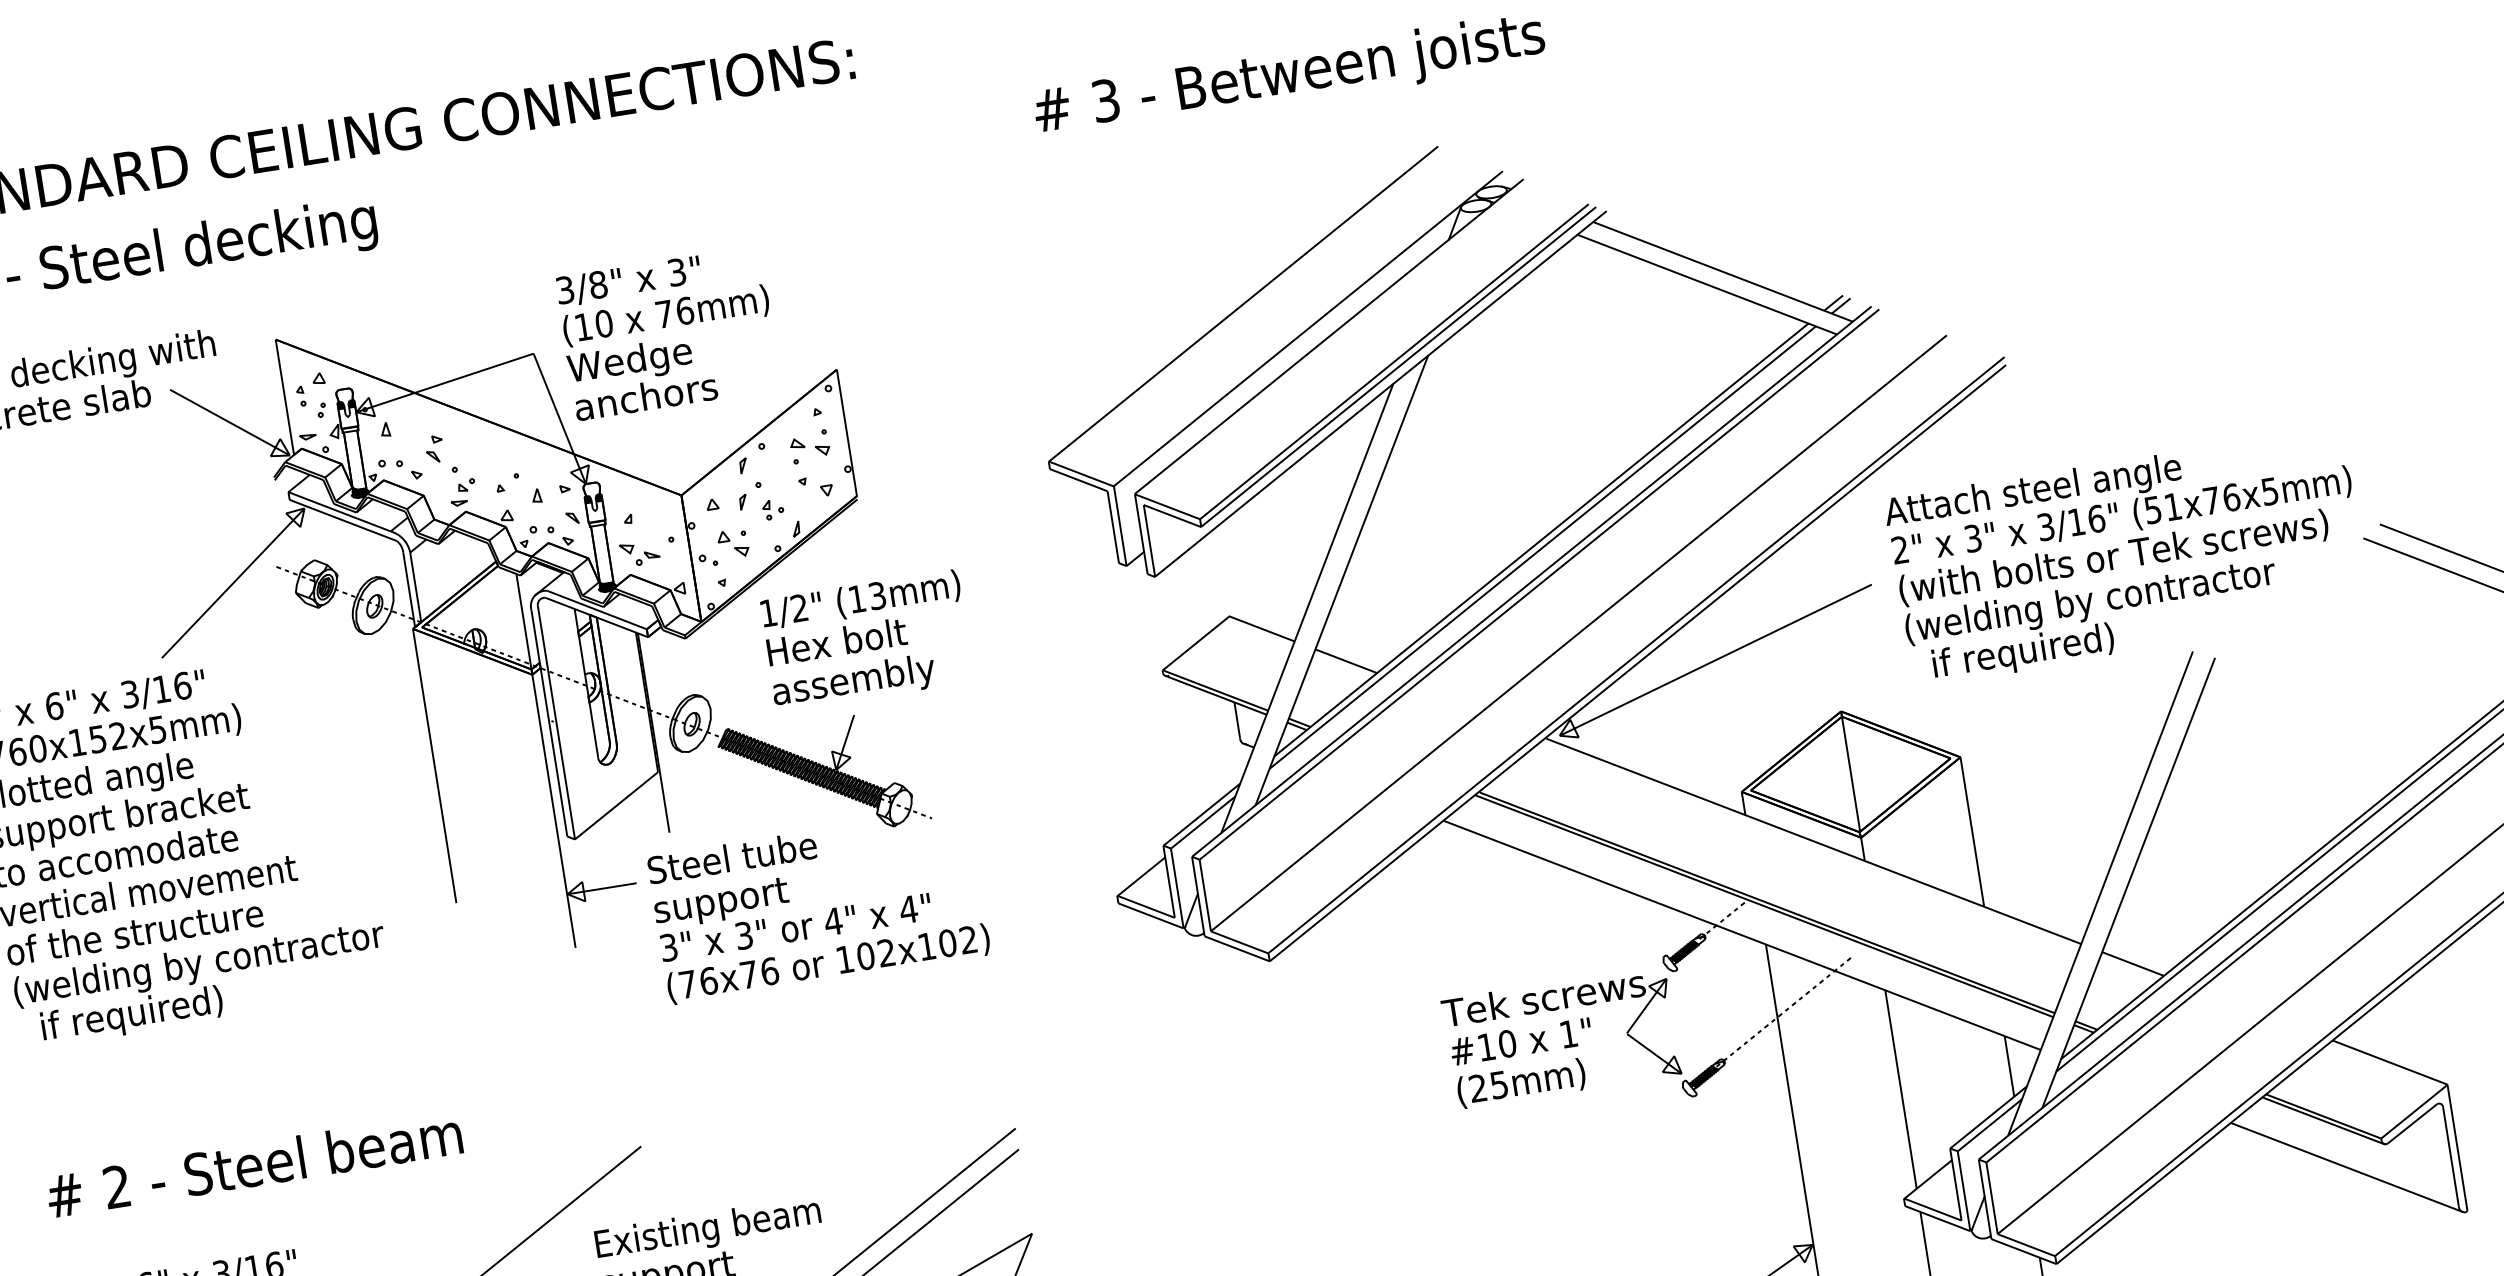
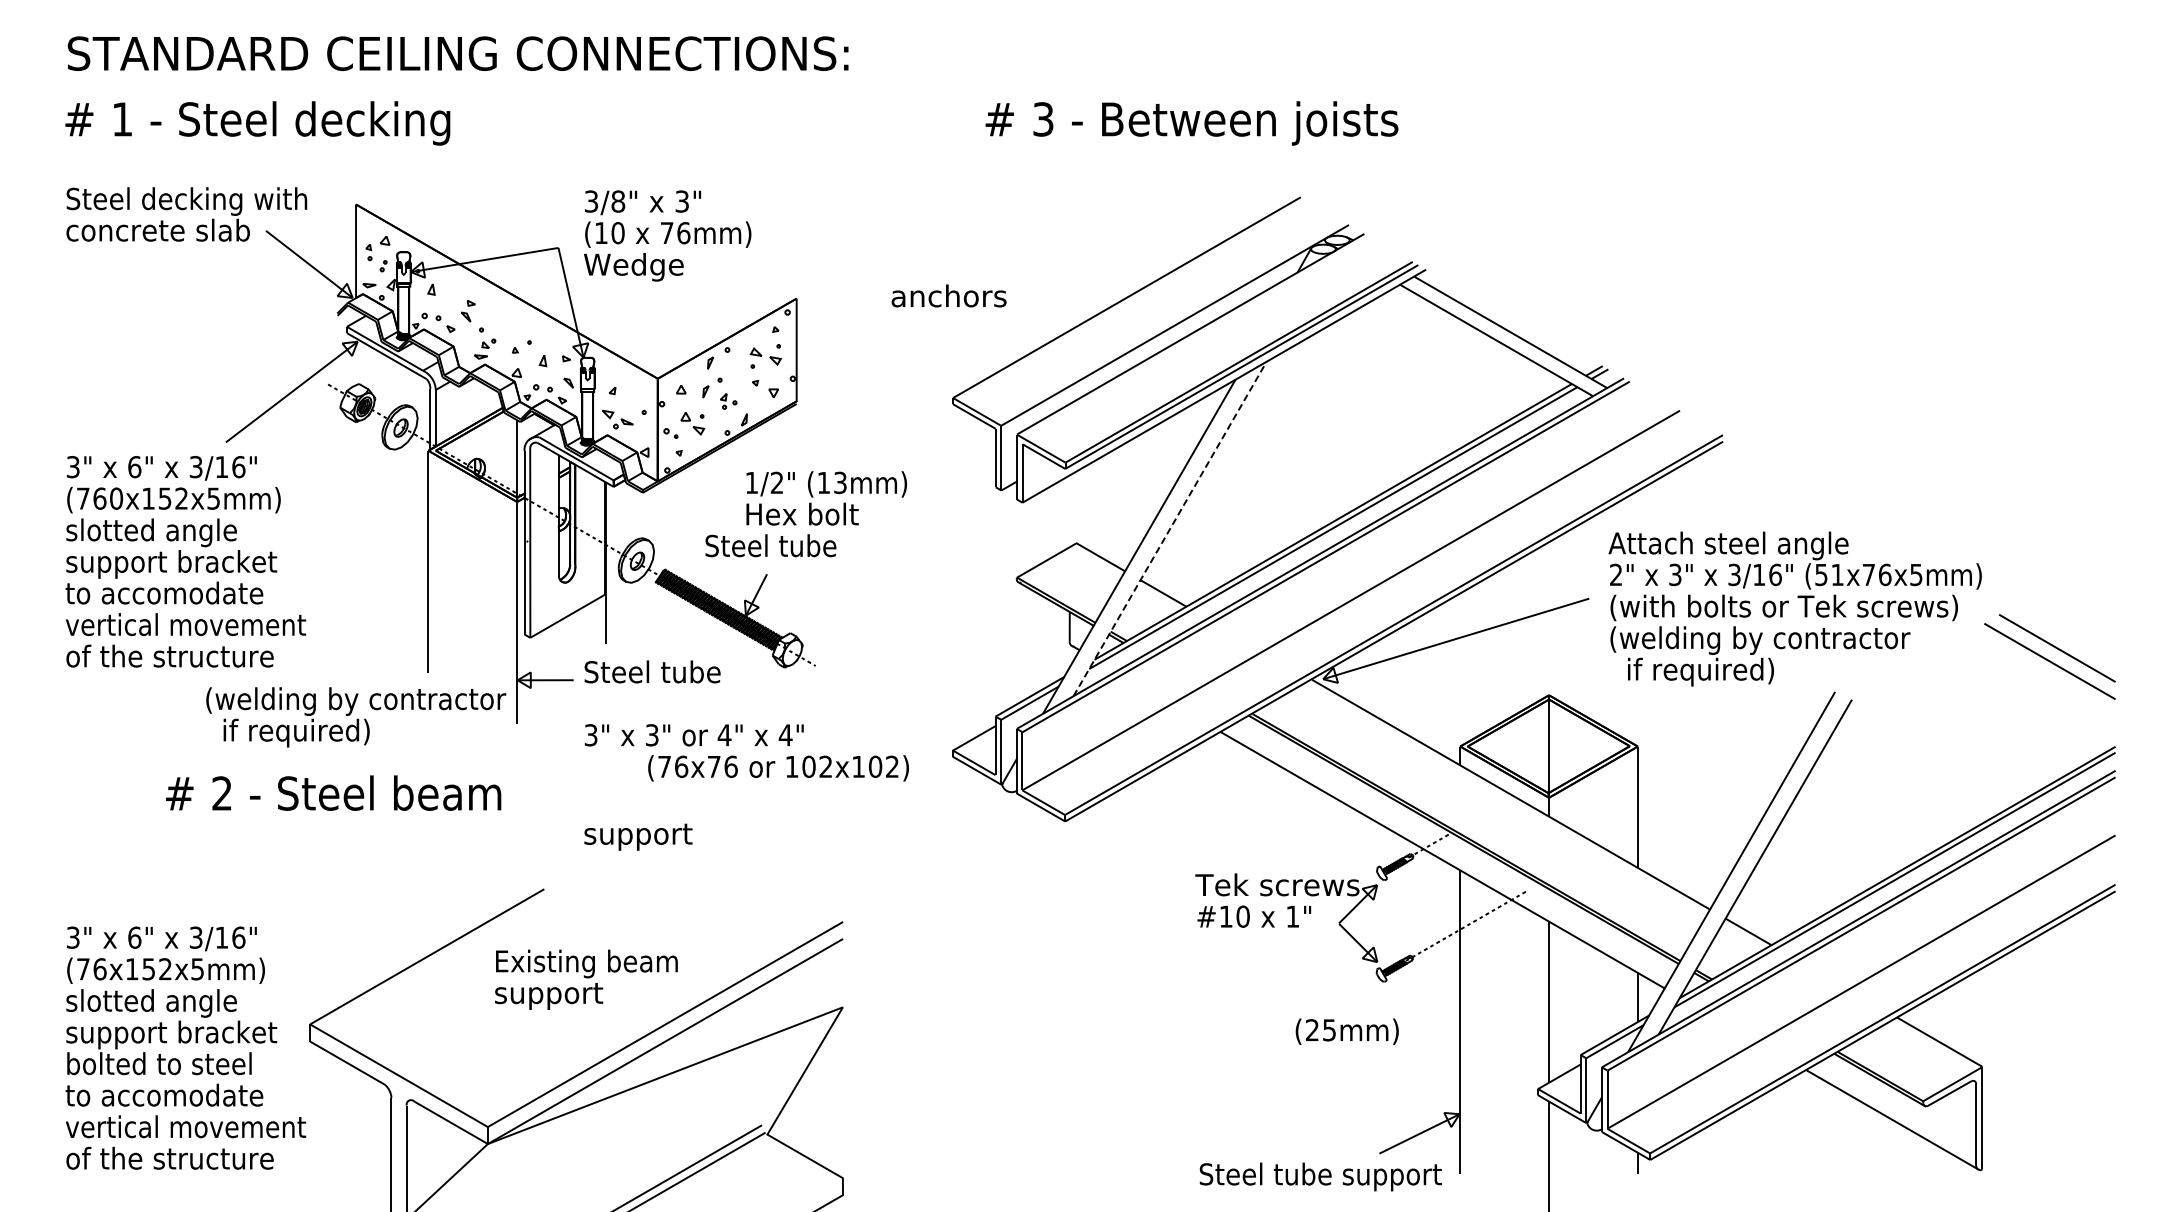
text: (645, 396) -> (948, 295), moved
line: (1342, 581) -> (1170, 529), solid -> dashed
text: (863, 617) -> (826, 498), moved
text: (853, 682) -> (770, 548), assembly -> Steel tube
text: (721, 902) -> (638, 836), moved
text: (828, 964) -> (778, 768), moved
text: (203, 985) -> (356, 717), moved
text: (1520, 1083) -> (1346, 1031), moved
text: (254, 1163) -> (333, 792), moved

